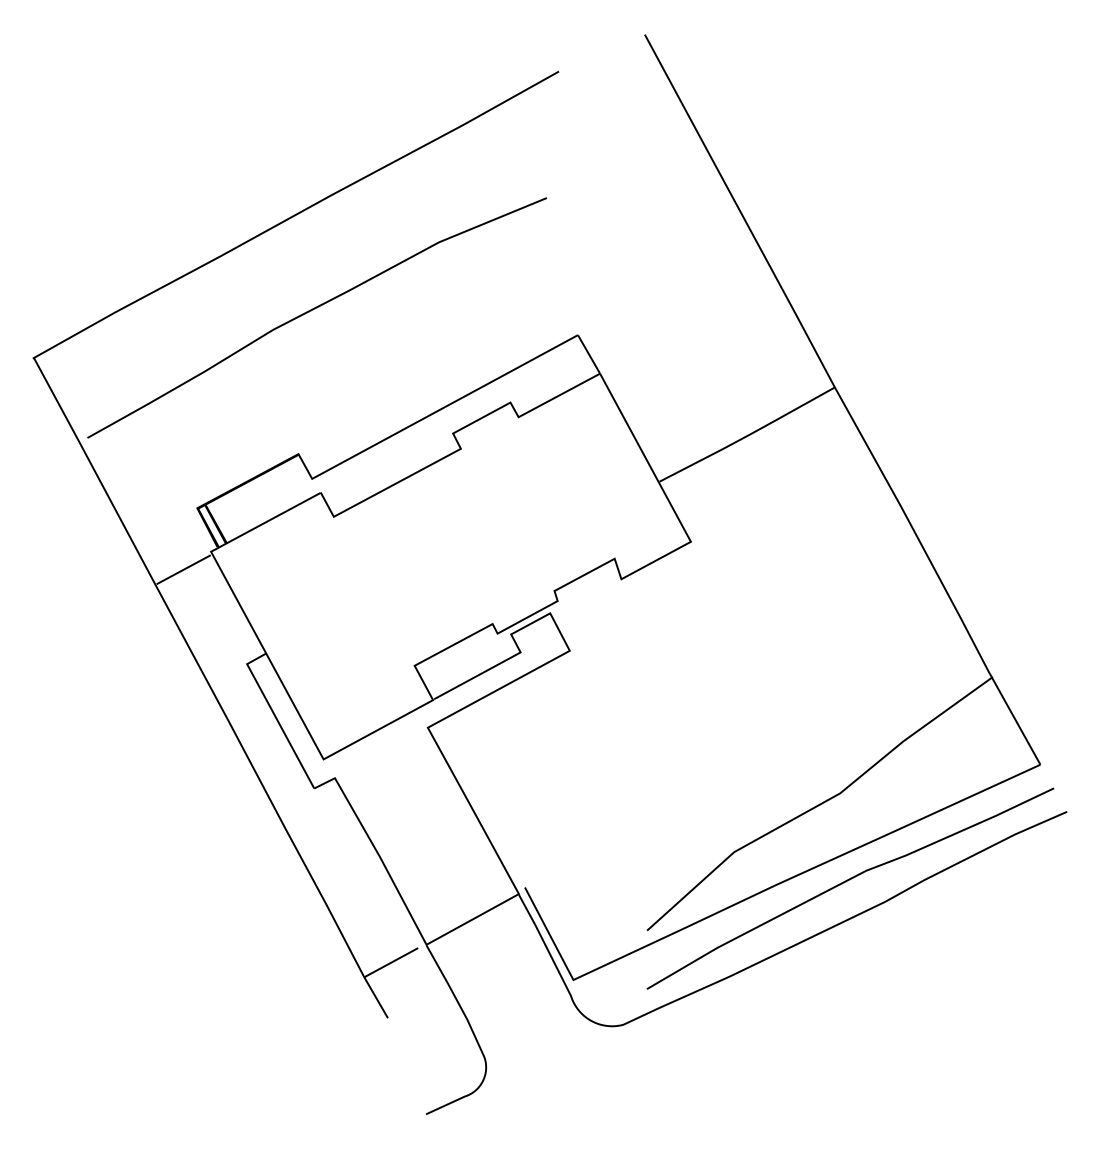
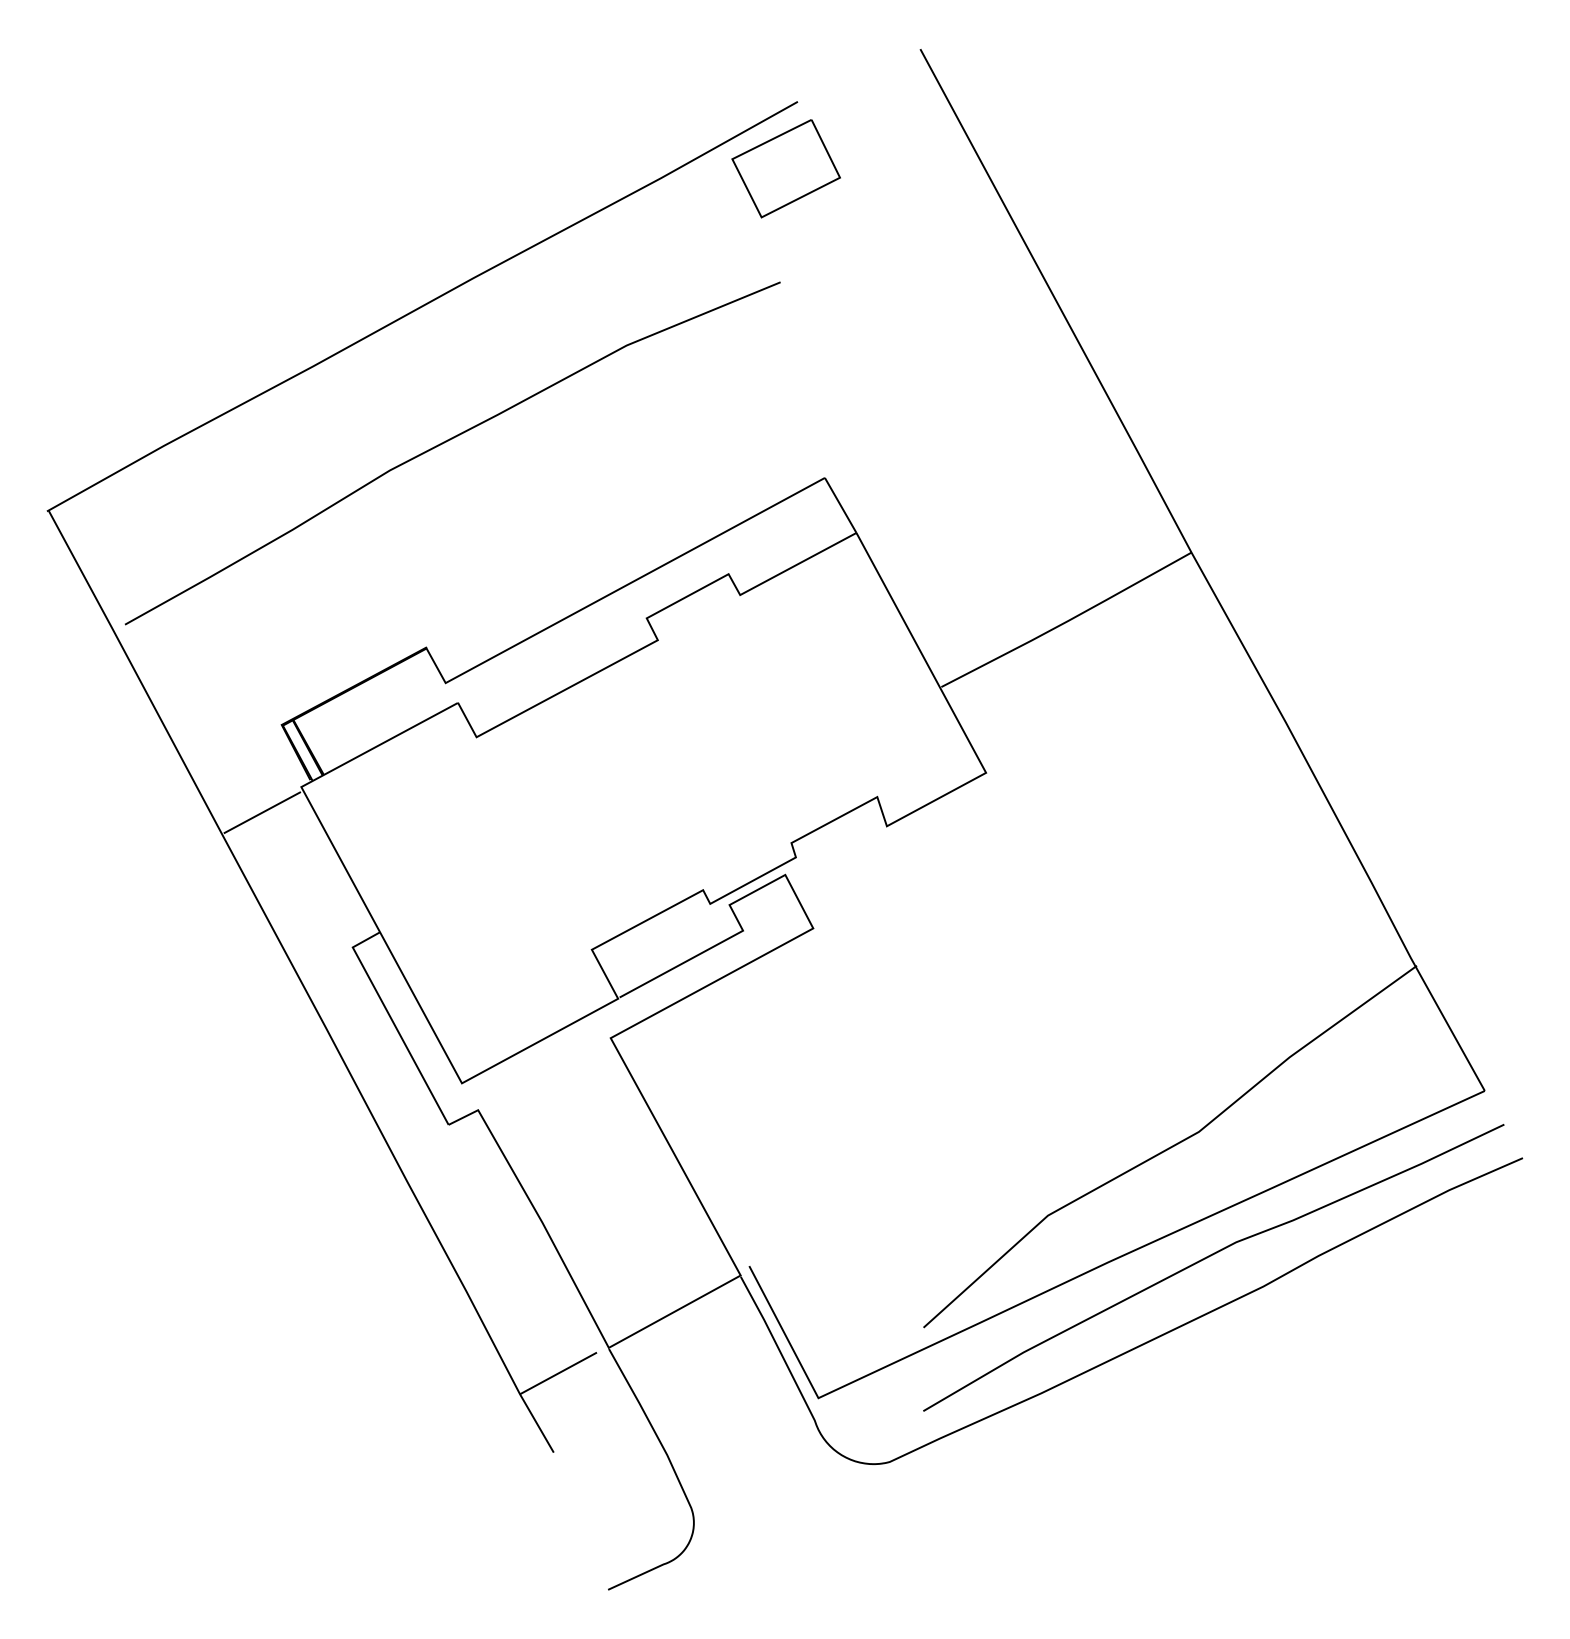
part: (550, 118) -> (785, 168), added

